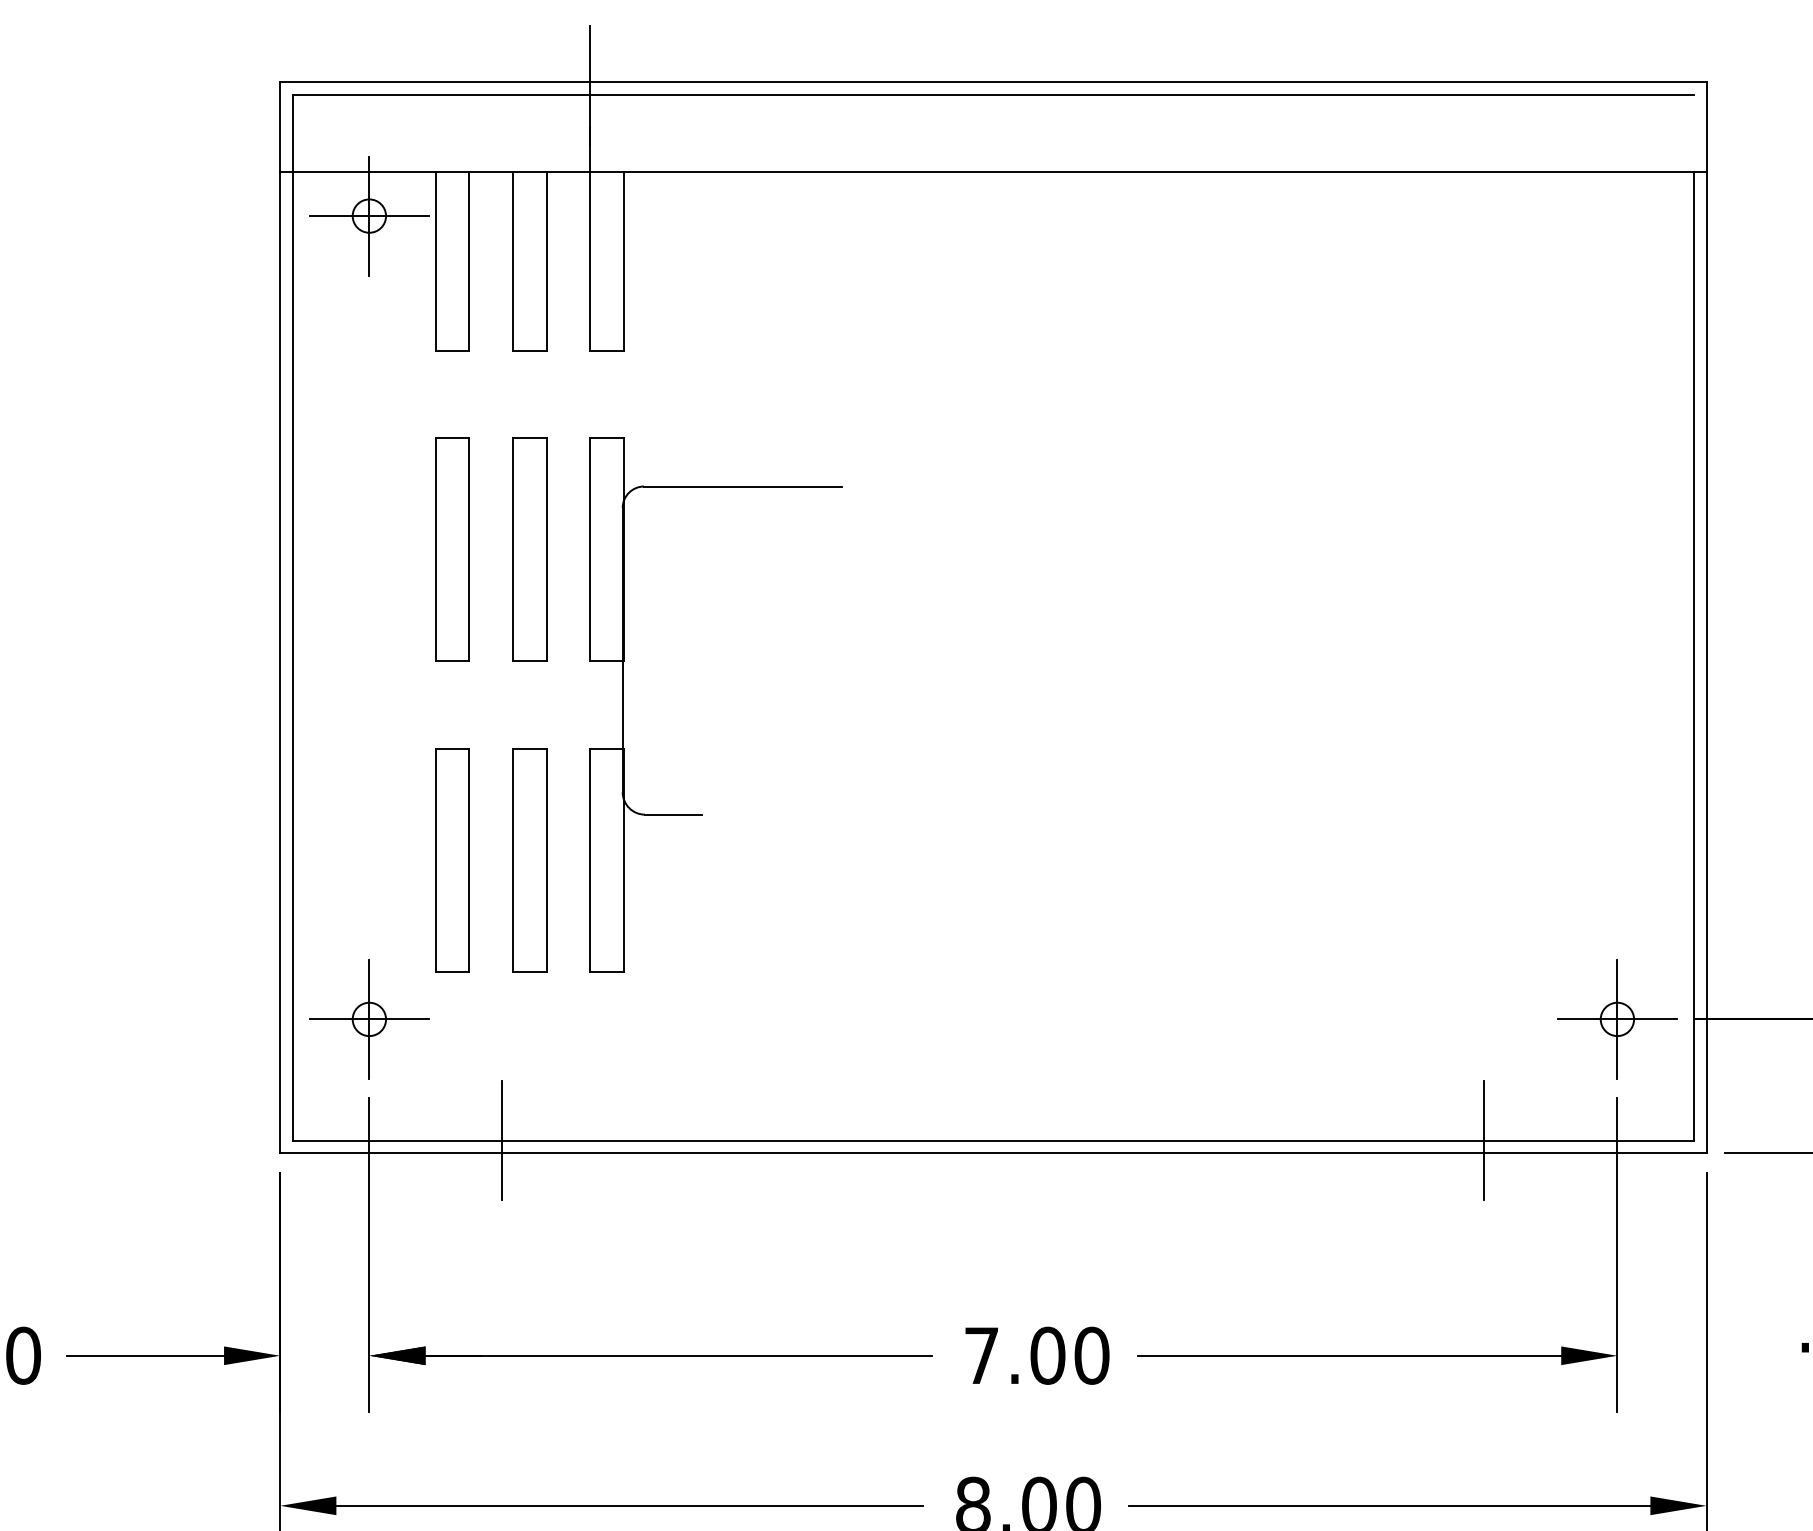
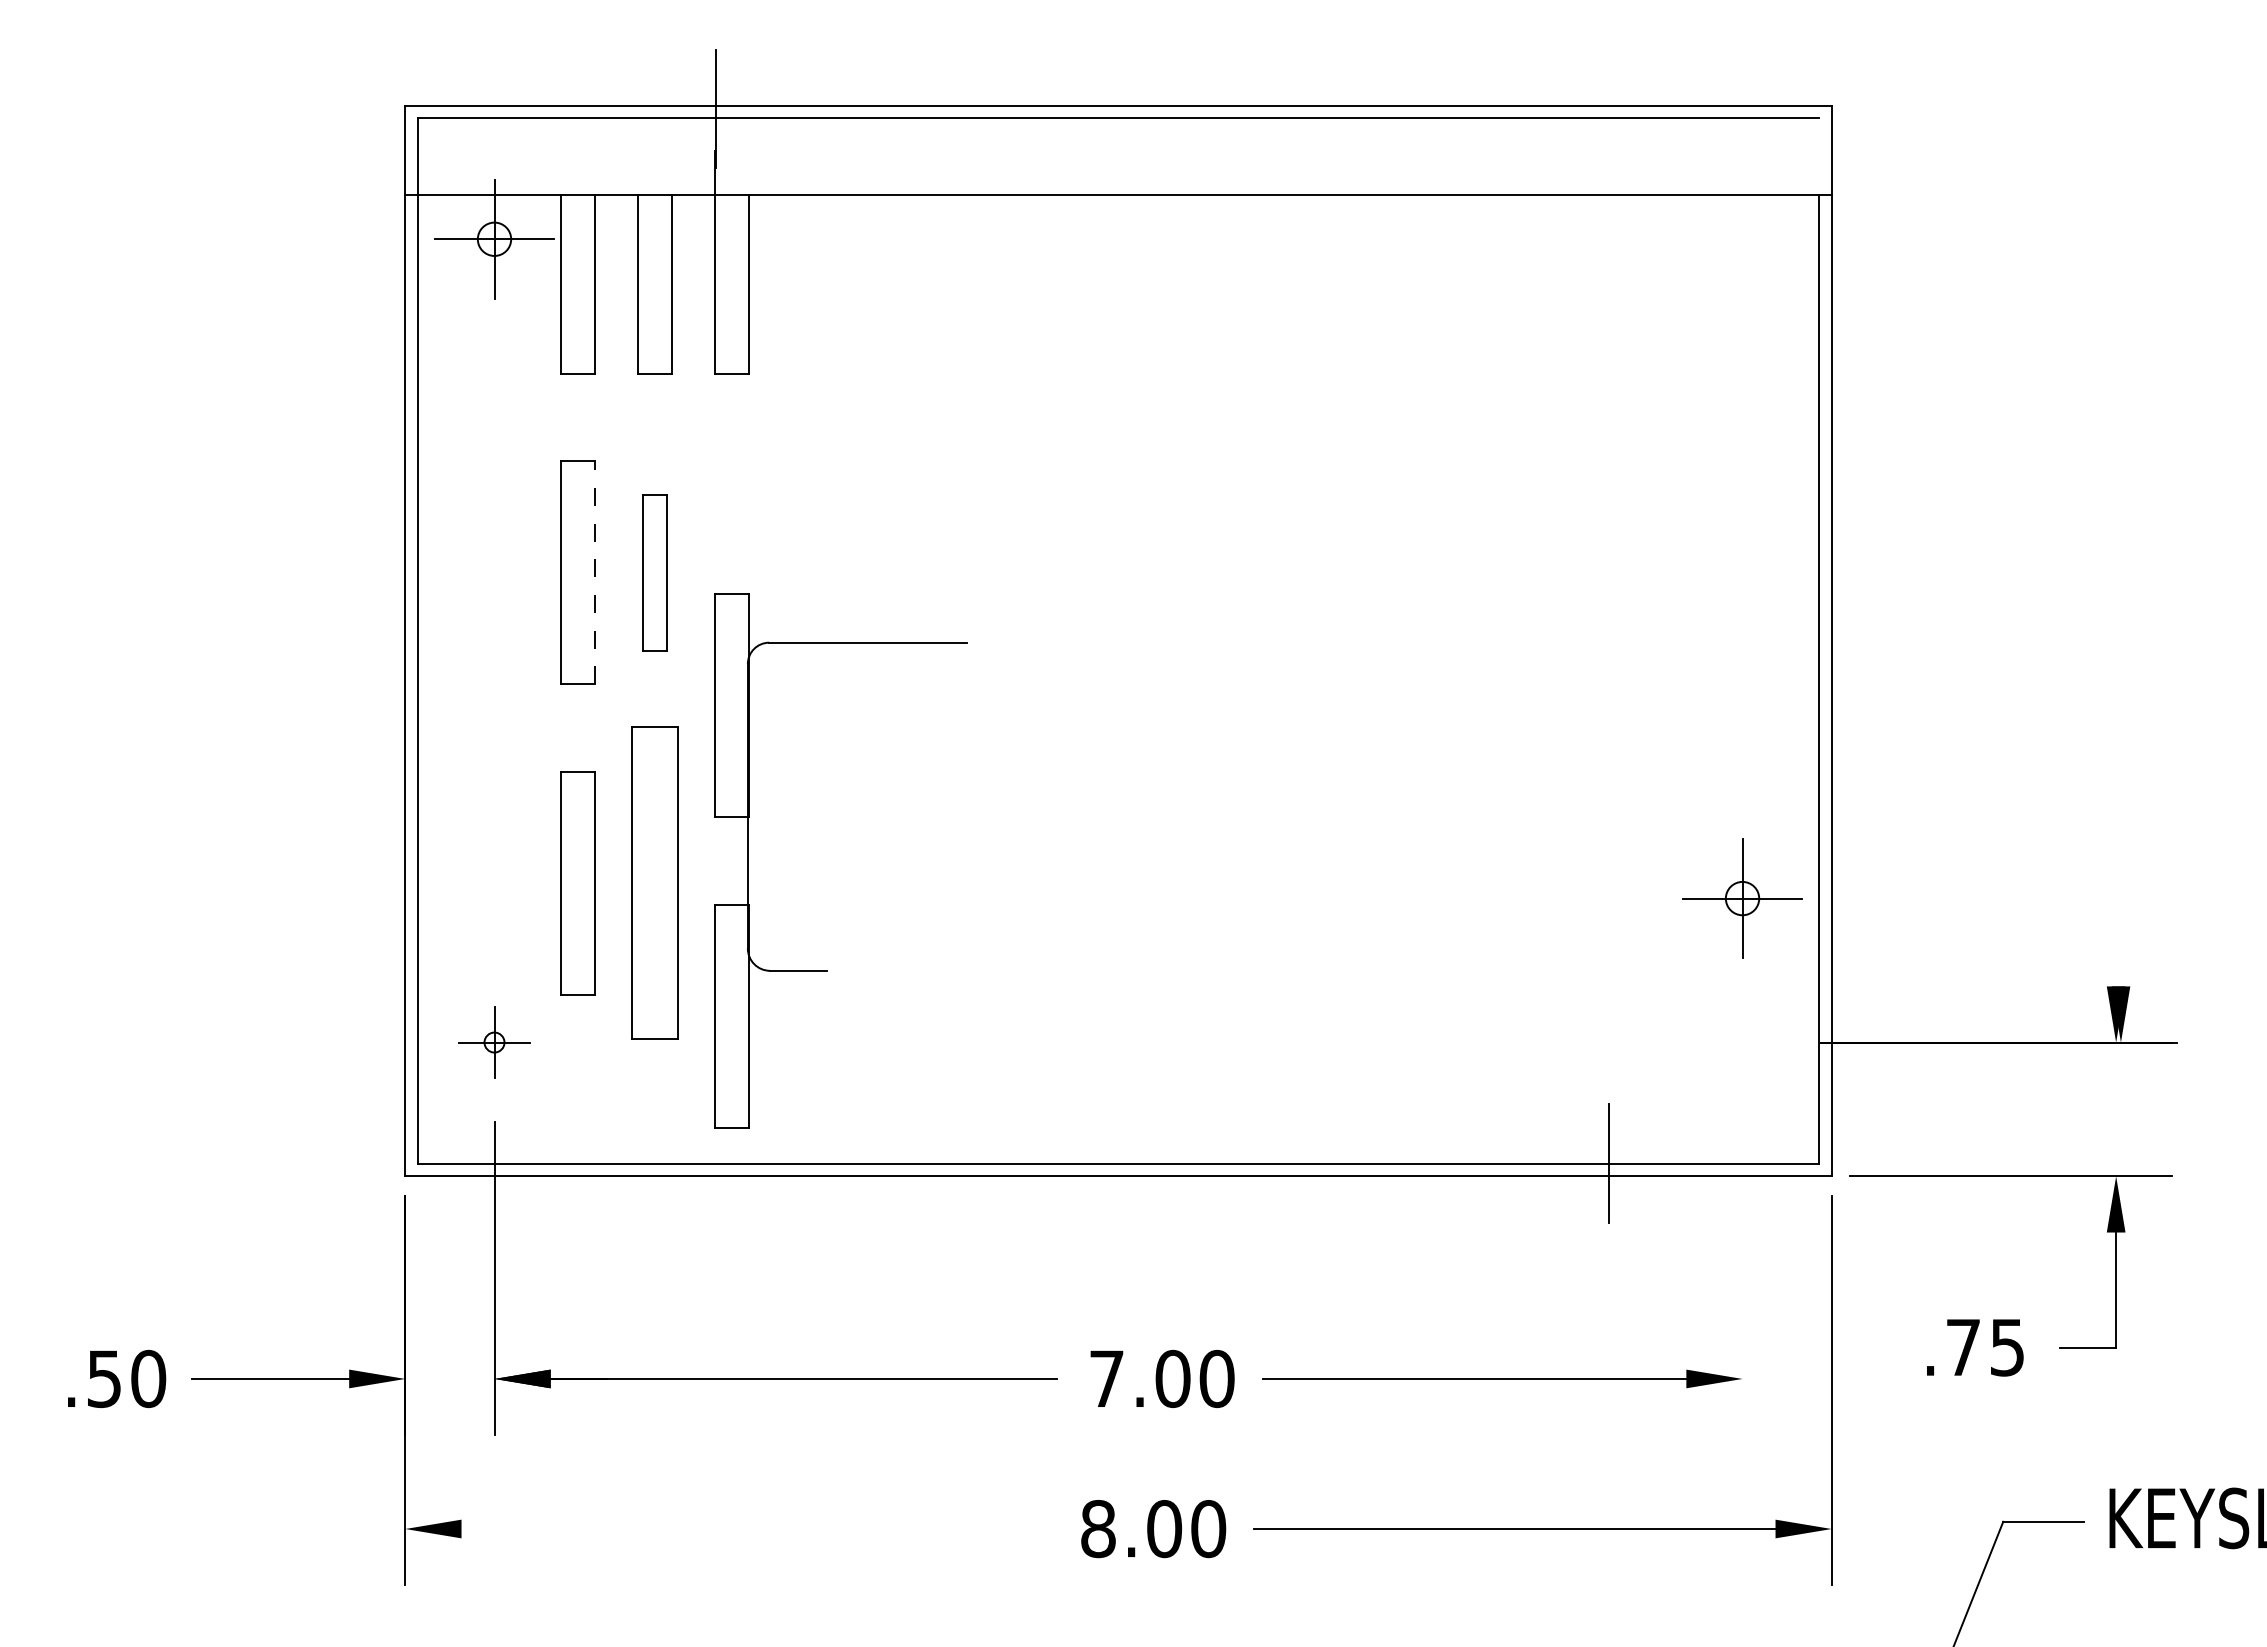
line: (469, 549) -> (594, 572), solid -> dashed
part: (529, 549) -> (654, 572), size x0.7
part: (623, 704) -> (748, 860), moved
part: (529, 860) -> (654, 883), size x1.4
part: (369, 1019) -> (494, 1042), size x0.6
part: (1617, 1019) -> (1742, 898), moved
line: (502, 1140) -> (627, 1163), removed
line: (1617, 1255) -> (1742, 1278), removed
line: (629, 1506) -> (754, 1529), removed

